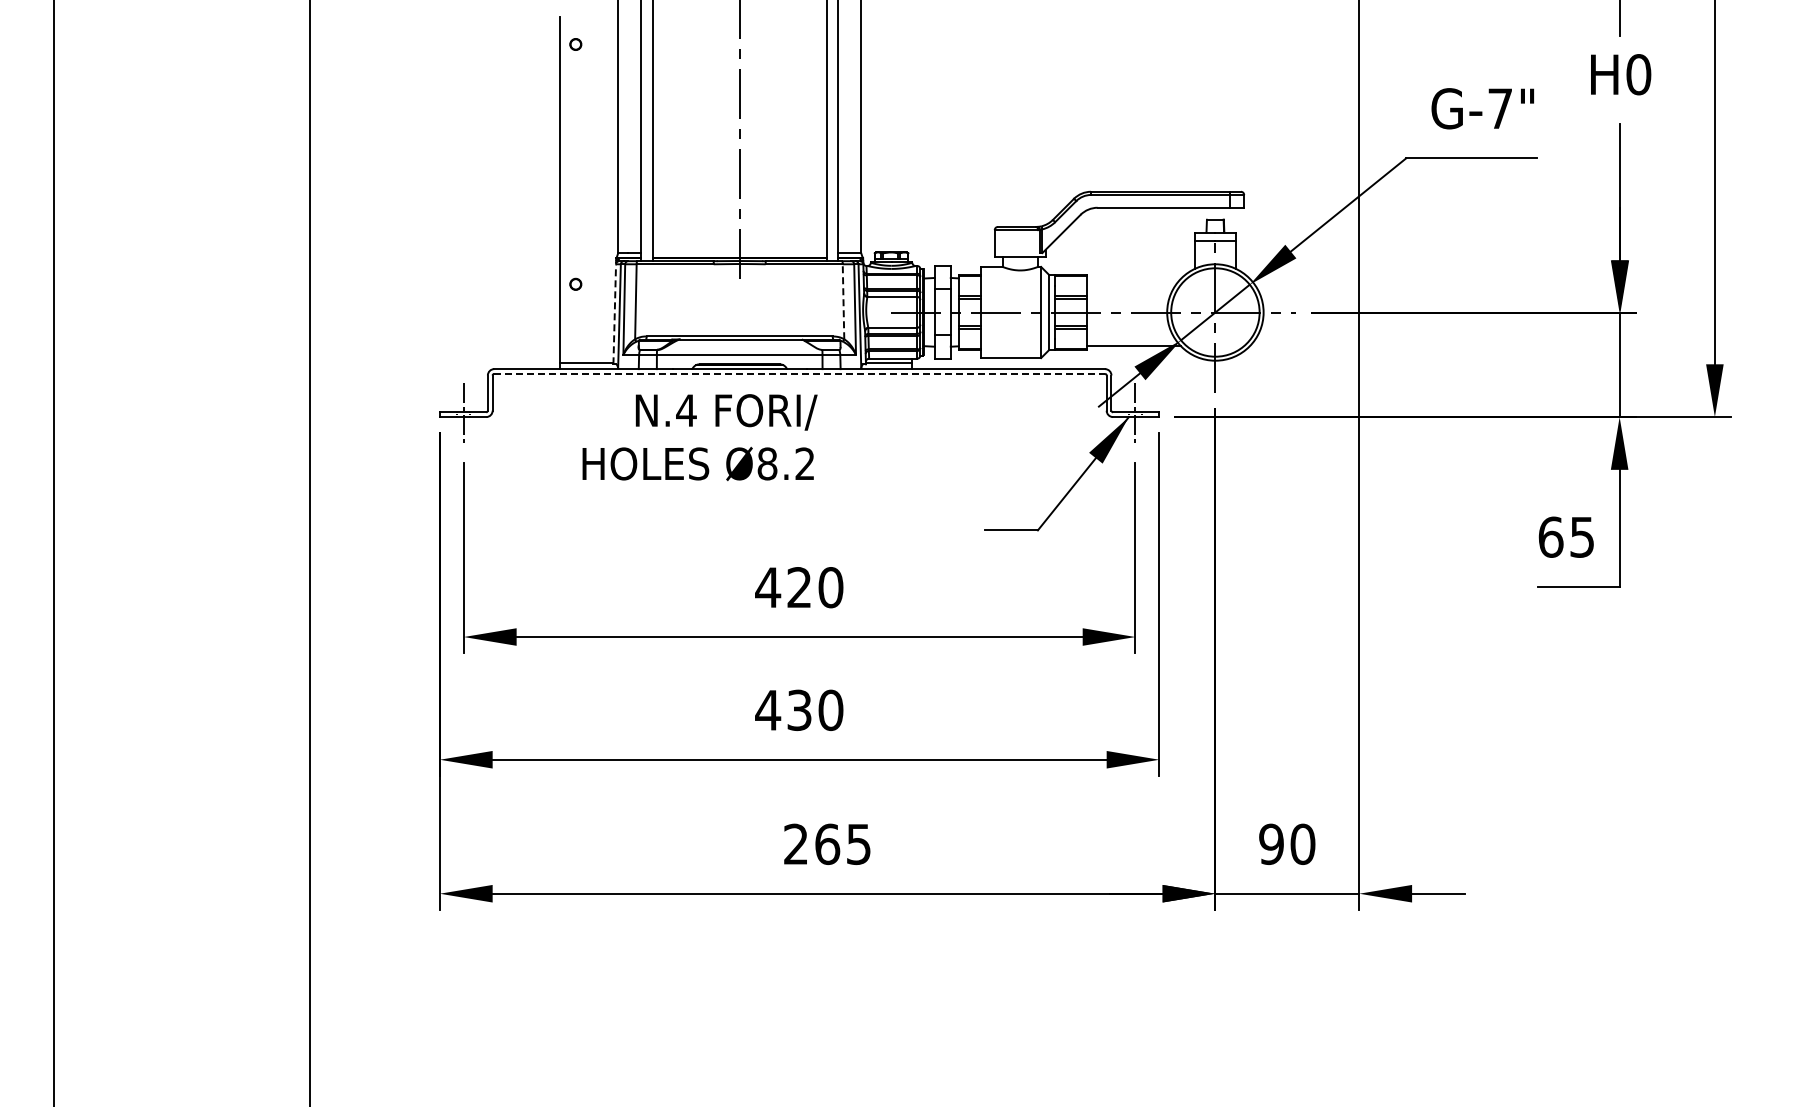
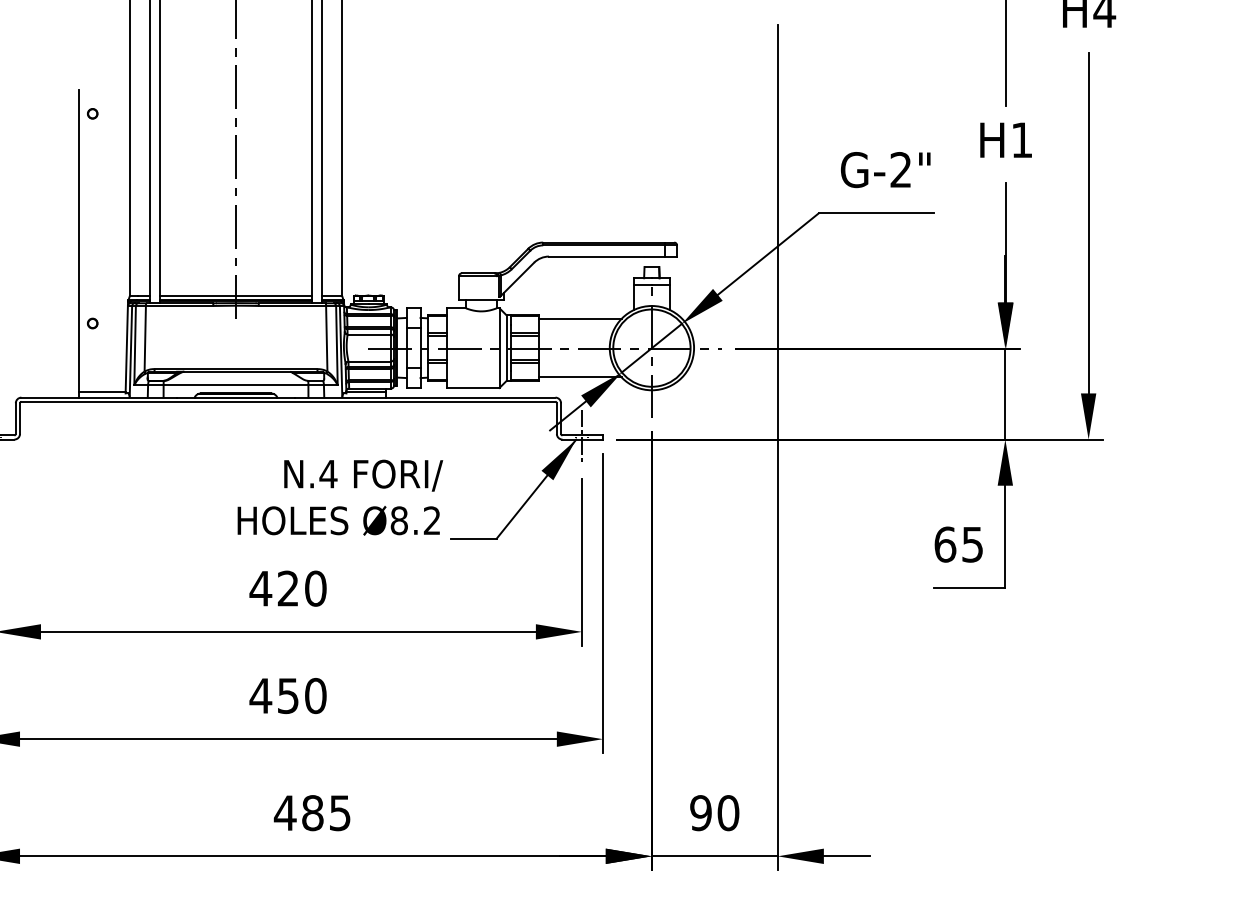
text: (1638, 74) -> (1021, 140), H0 -> H1
text: (1499, 108) -> (900, 169), G-7" -> G-2"
line: (739, 253) -> (235, 296), added
line: (1133, 279) -> (580, 319), added
line: (843, 301) -> (326, 338), dashed -> solid
line: (614, 313) -> (126, 349), dashed -> solid
line: (800, 373) -> (289, 401), dashed -> solid
text: (699, 437) -> (339, 497), moved
text: (799, 709) -> (288, 695), 430 -> 450
text: (811, 843) -> (298, 812), 265 -> 485

